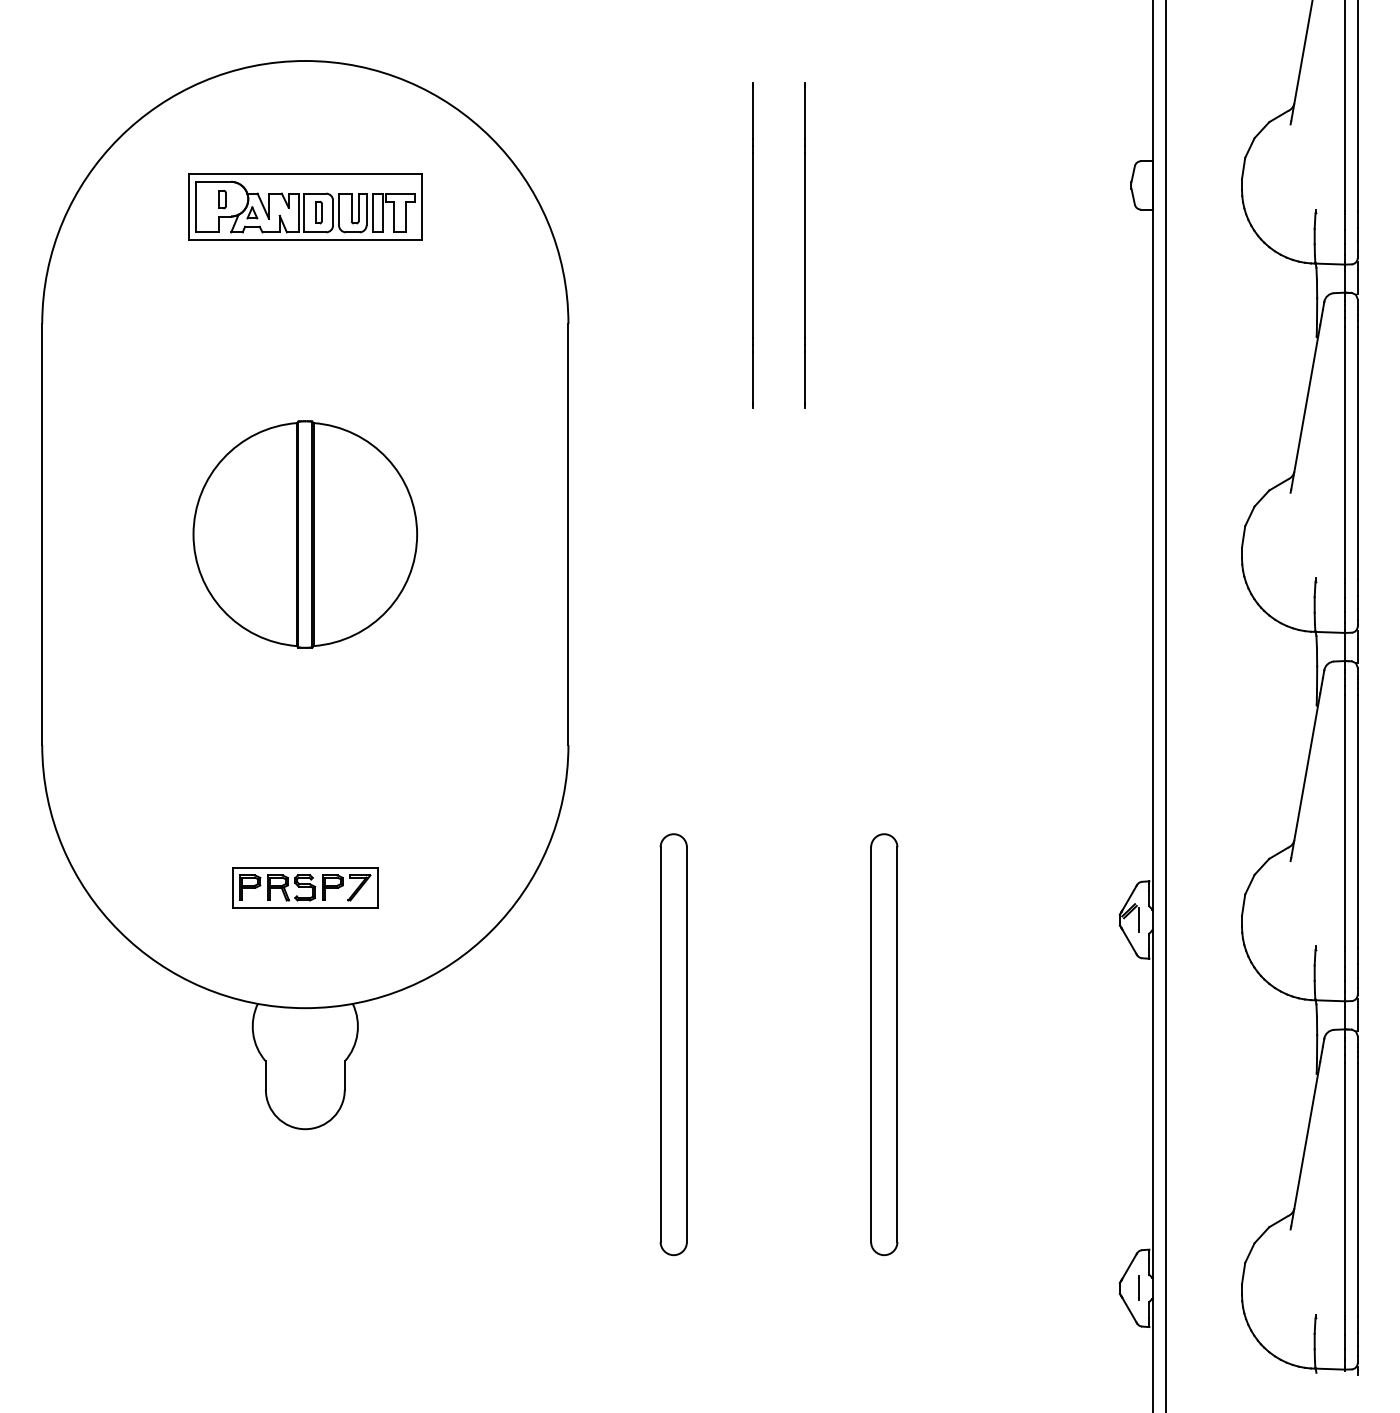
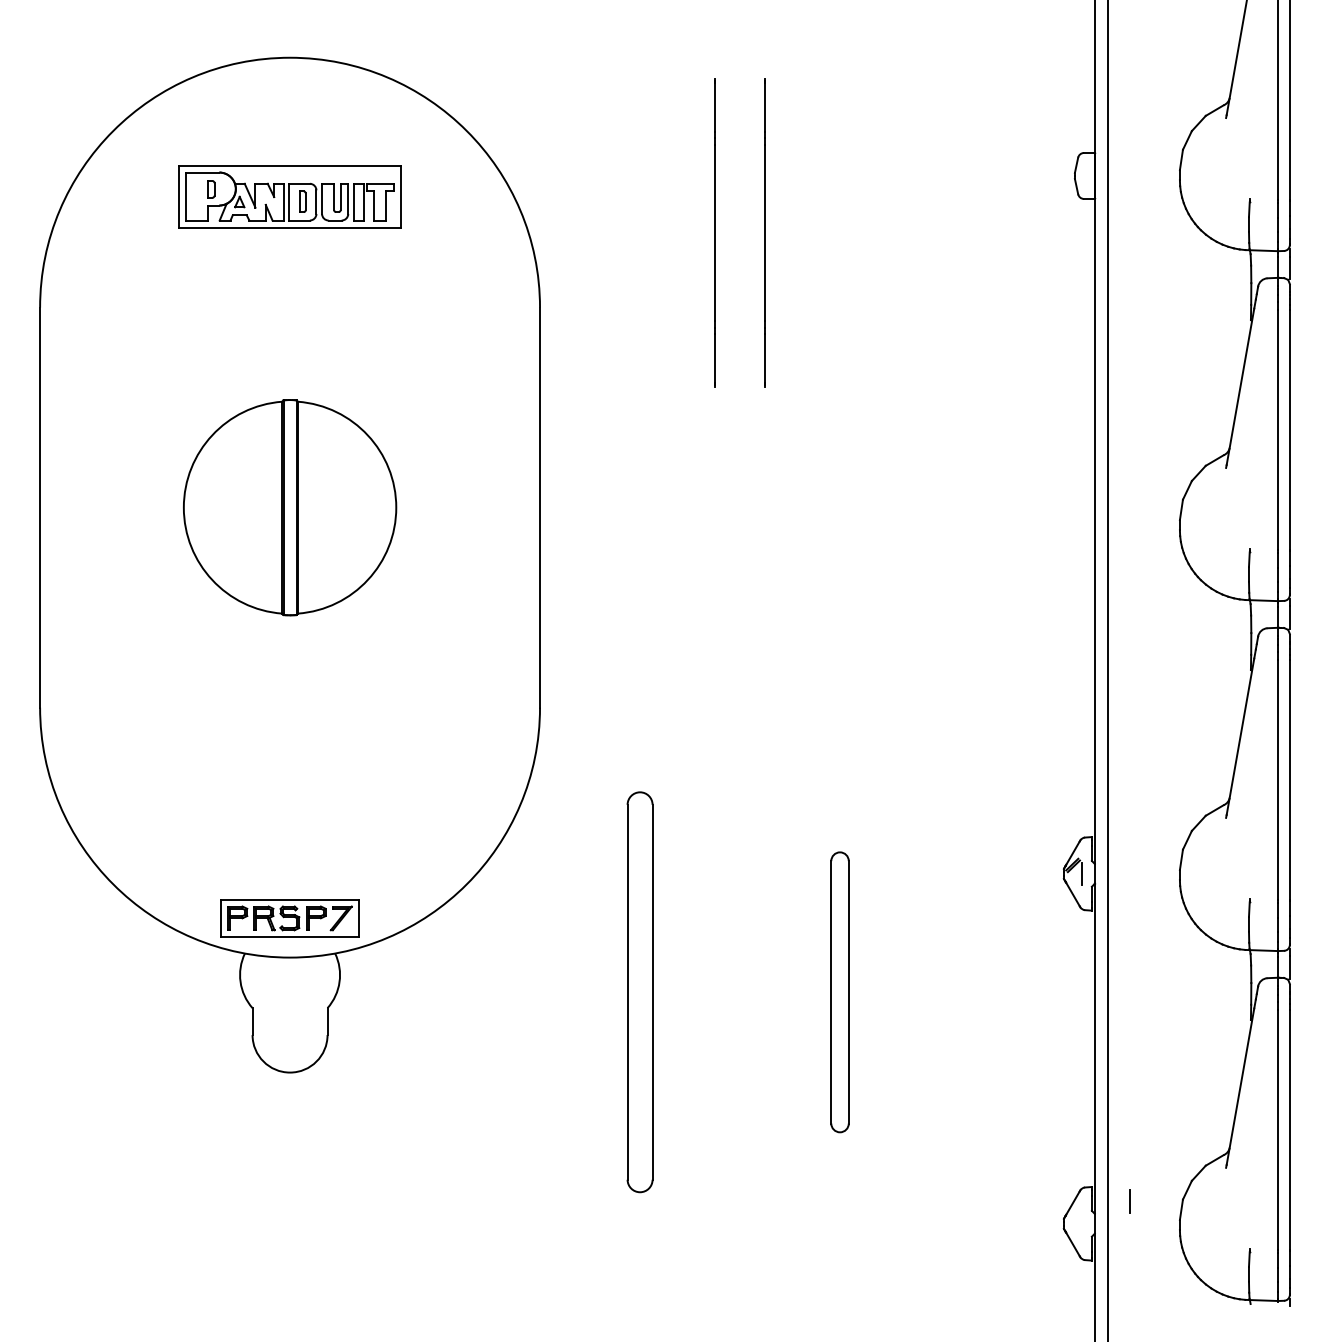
part: (304, 888) -> (289, 918), moved
part: (883, 1044) -> (839, 992), size x0.7
line: (1138, 1288) -> (1129, 1201), moved

